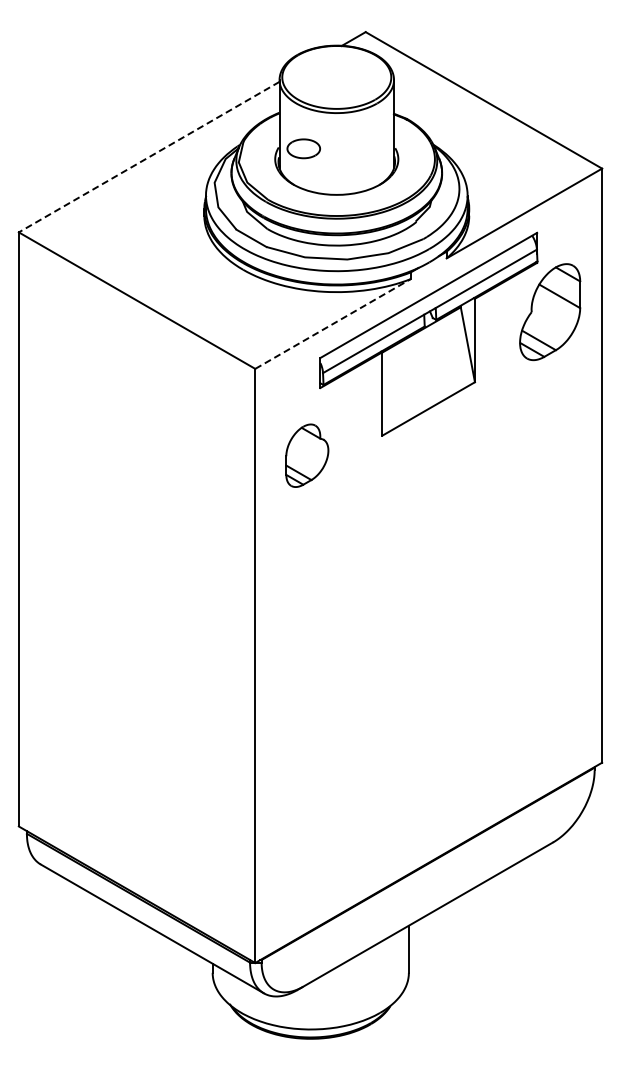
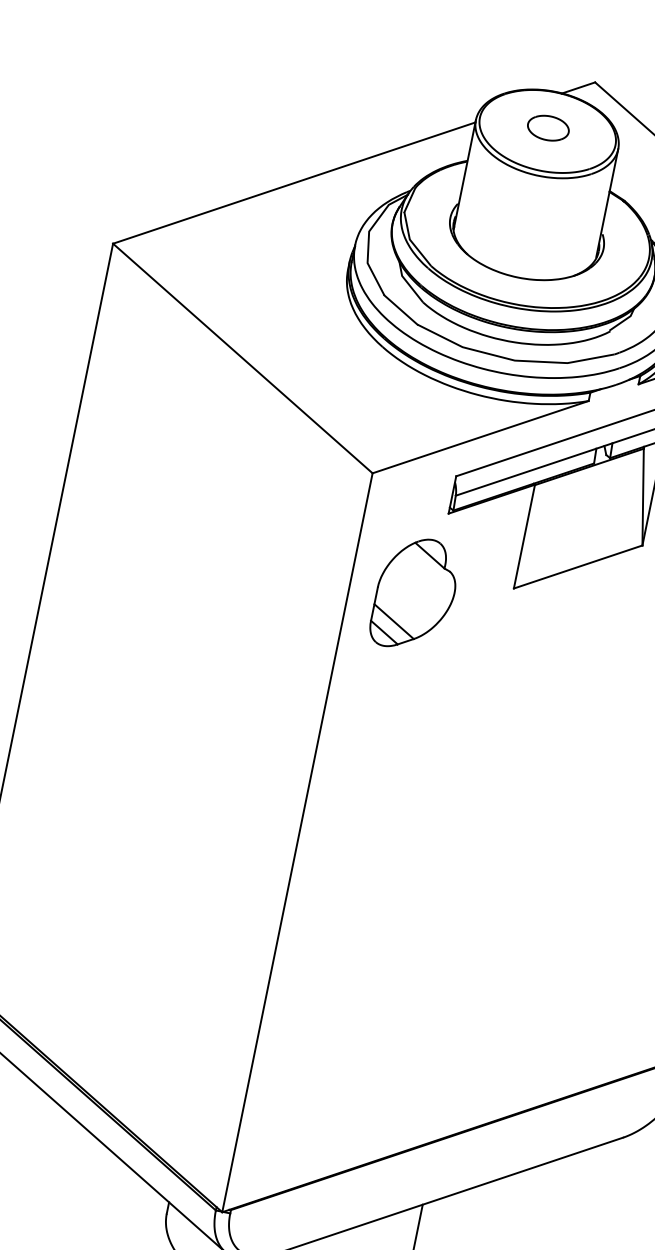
part: (303, 148) -> (548, 127), moved
line: (149, 157) -> (294, 183), dashed -> solid
line: (333, 324) -> (481, 437), dashed -> solid
part: (307, 455) -> (415, 594), size x1.43

